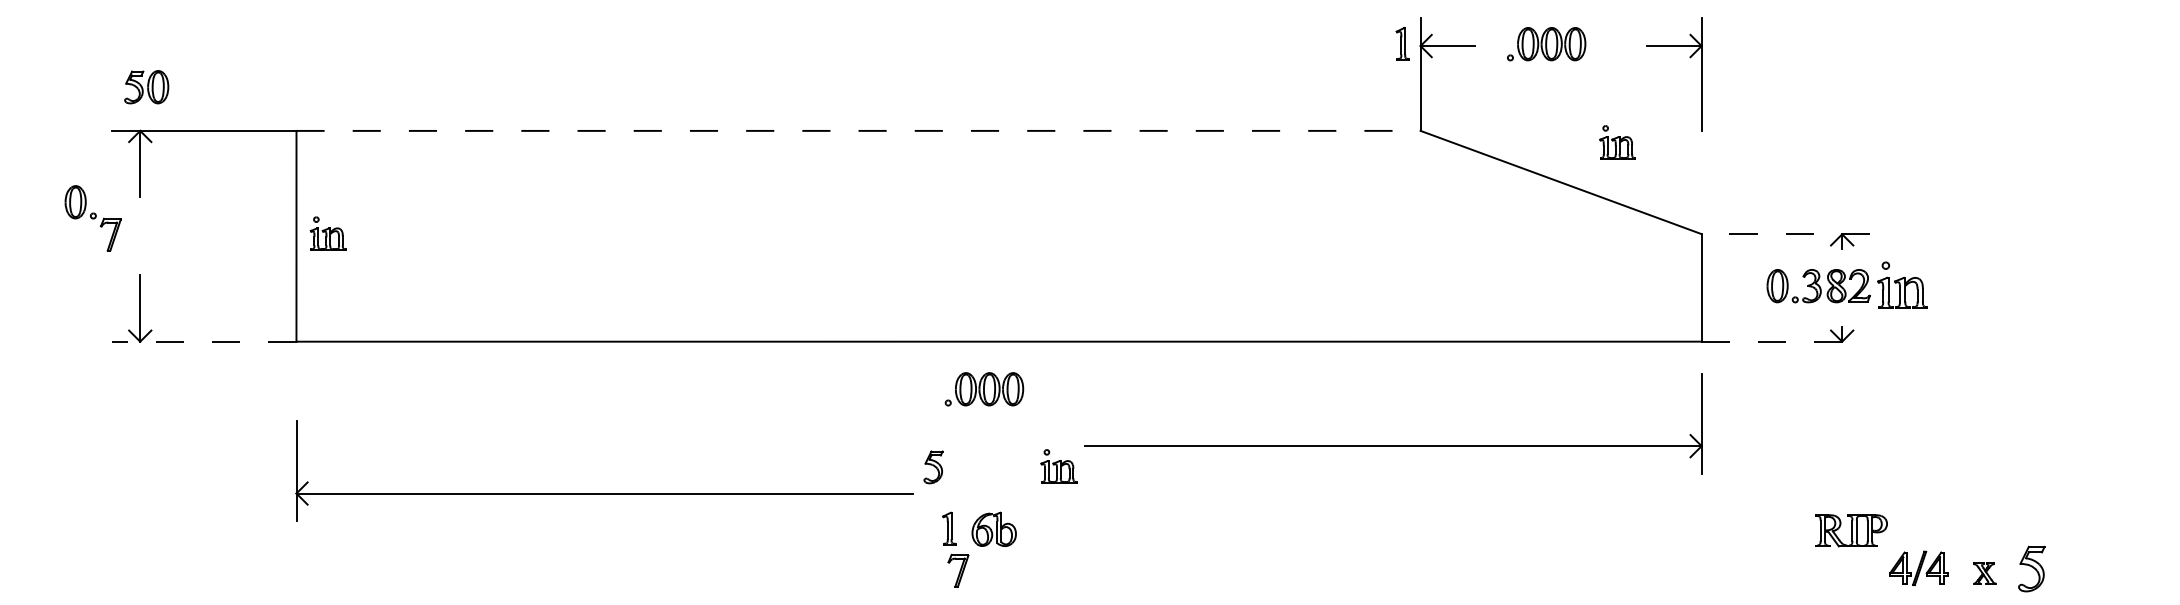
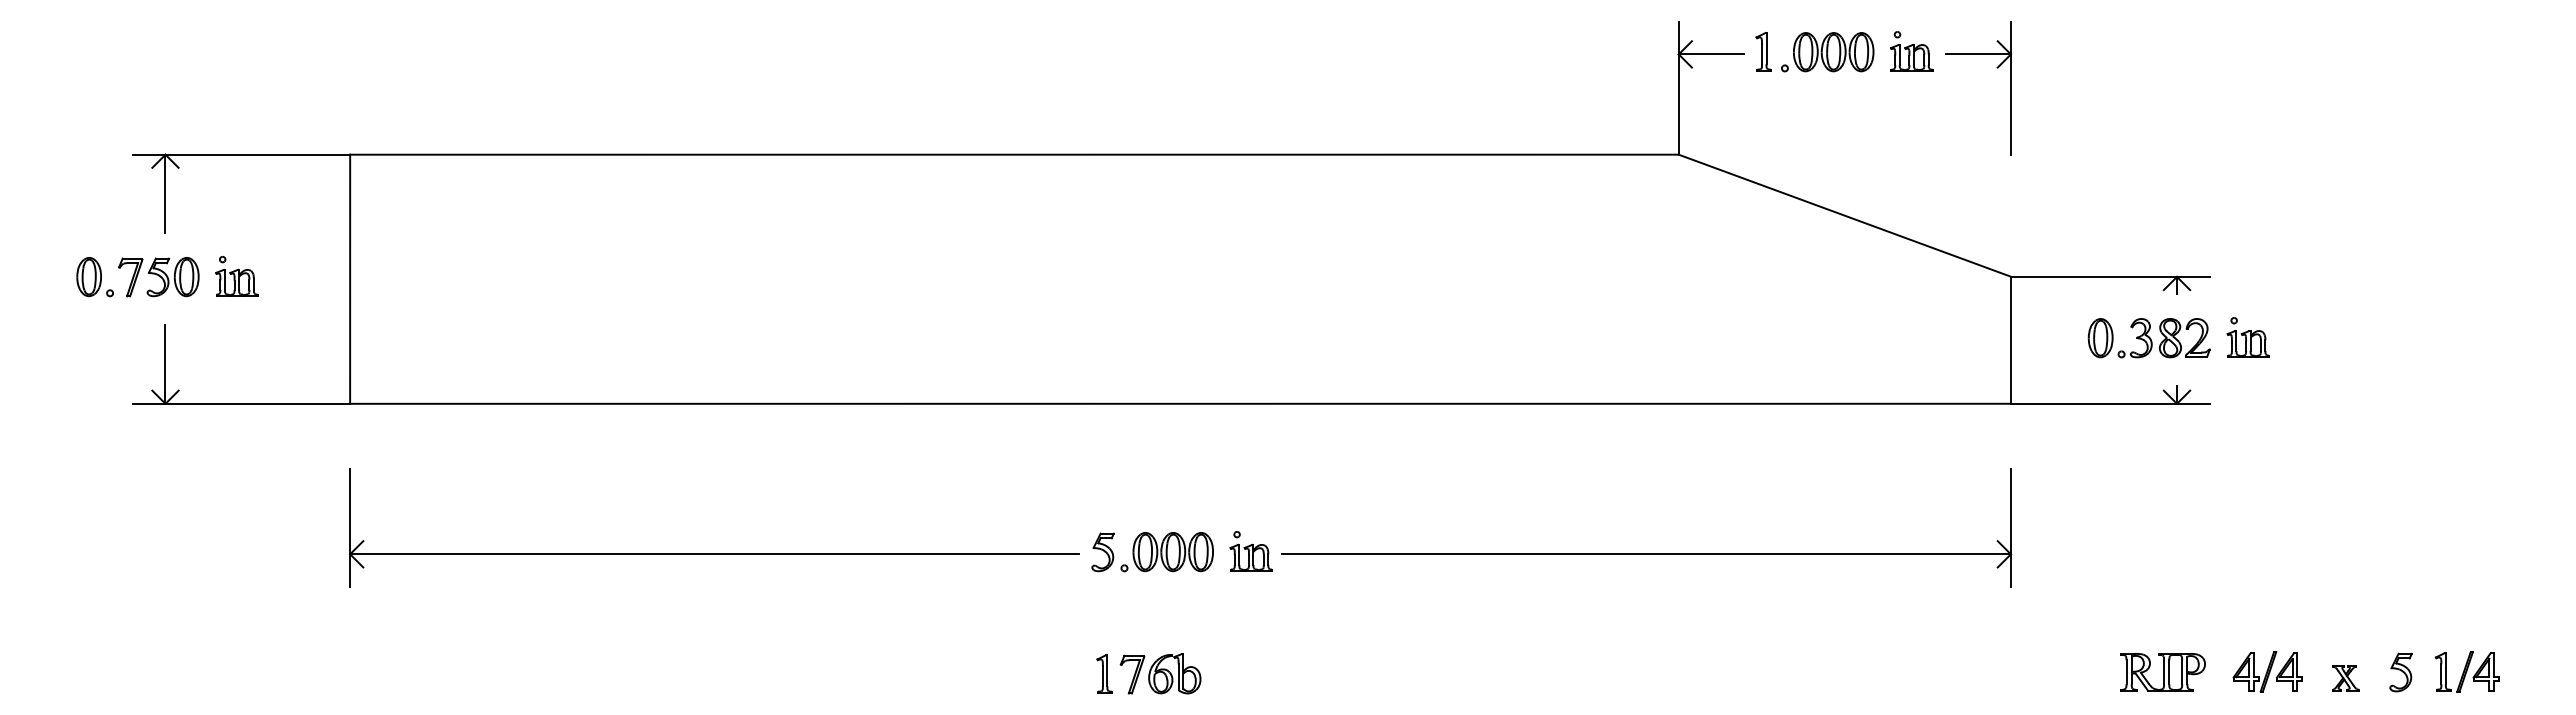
part: (1402, 43) -> (1763, 51), moved
part: (146, 87) -> (172, 277), moved
line: (858, 130) -> (1014, 154), dashed -> solid
part: (1617, 142) -> (1911, 51), moved
part: (80, 202) -> (94, 277), moved
part: (328, 233) -> (236, 276), moved
line: (1785, 233) -> (2109, 276), dashed -> solid
part: (1901, 285) -> (2247, 337), size x0.71
line: (204, 341) -> (241, 403), dashed -> solid
line: (1785, 341) -> (2110, 403), dashed -> solid
part: (983, 389) -> (1166, 552), moved
part: (1393, 445) -> (1646, 553), moved
part: (604, 492) -> (714, 553), moved
part: (949, 528) -> (1104, 673), moved
part: (993, 529) -> (1174, 673), moved
part: (1851, 530) -> (2162, 672), moved
part: (2087, 568) -> (2466, 671), added
part: (2031, 569) -> (2400, 672), size x0.71

